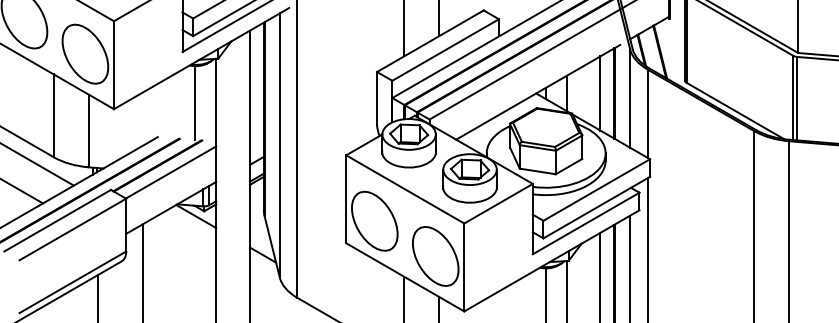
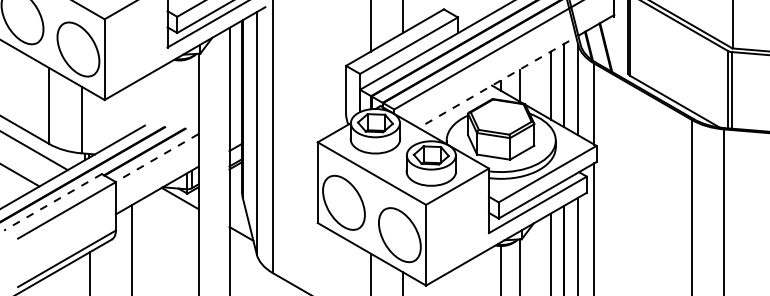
line: (537, 92) -> (493, 84), solid -> dashed
line: (195, 103) -> (179, 94), removed
line: (171, 172) -> (157, 158), solid -> dashed
line: (57, 220) -> (52, 202), solid -> dashed

